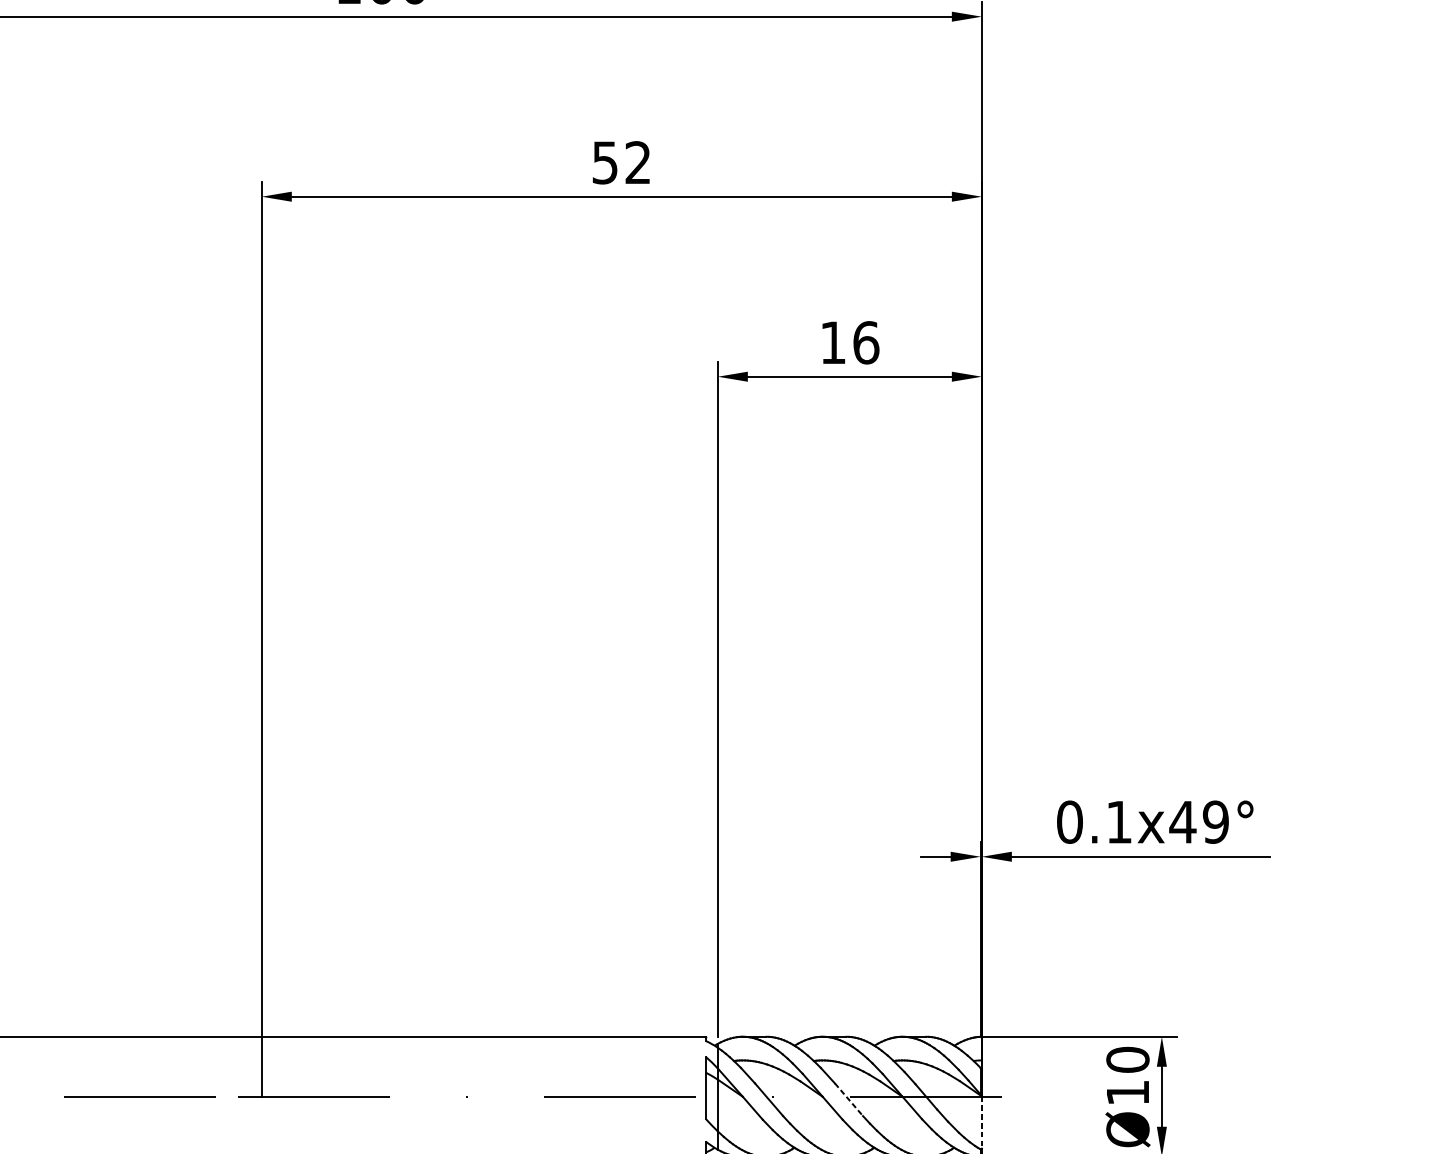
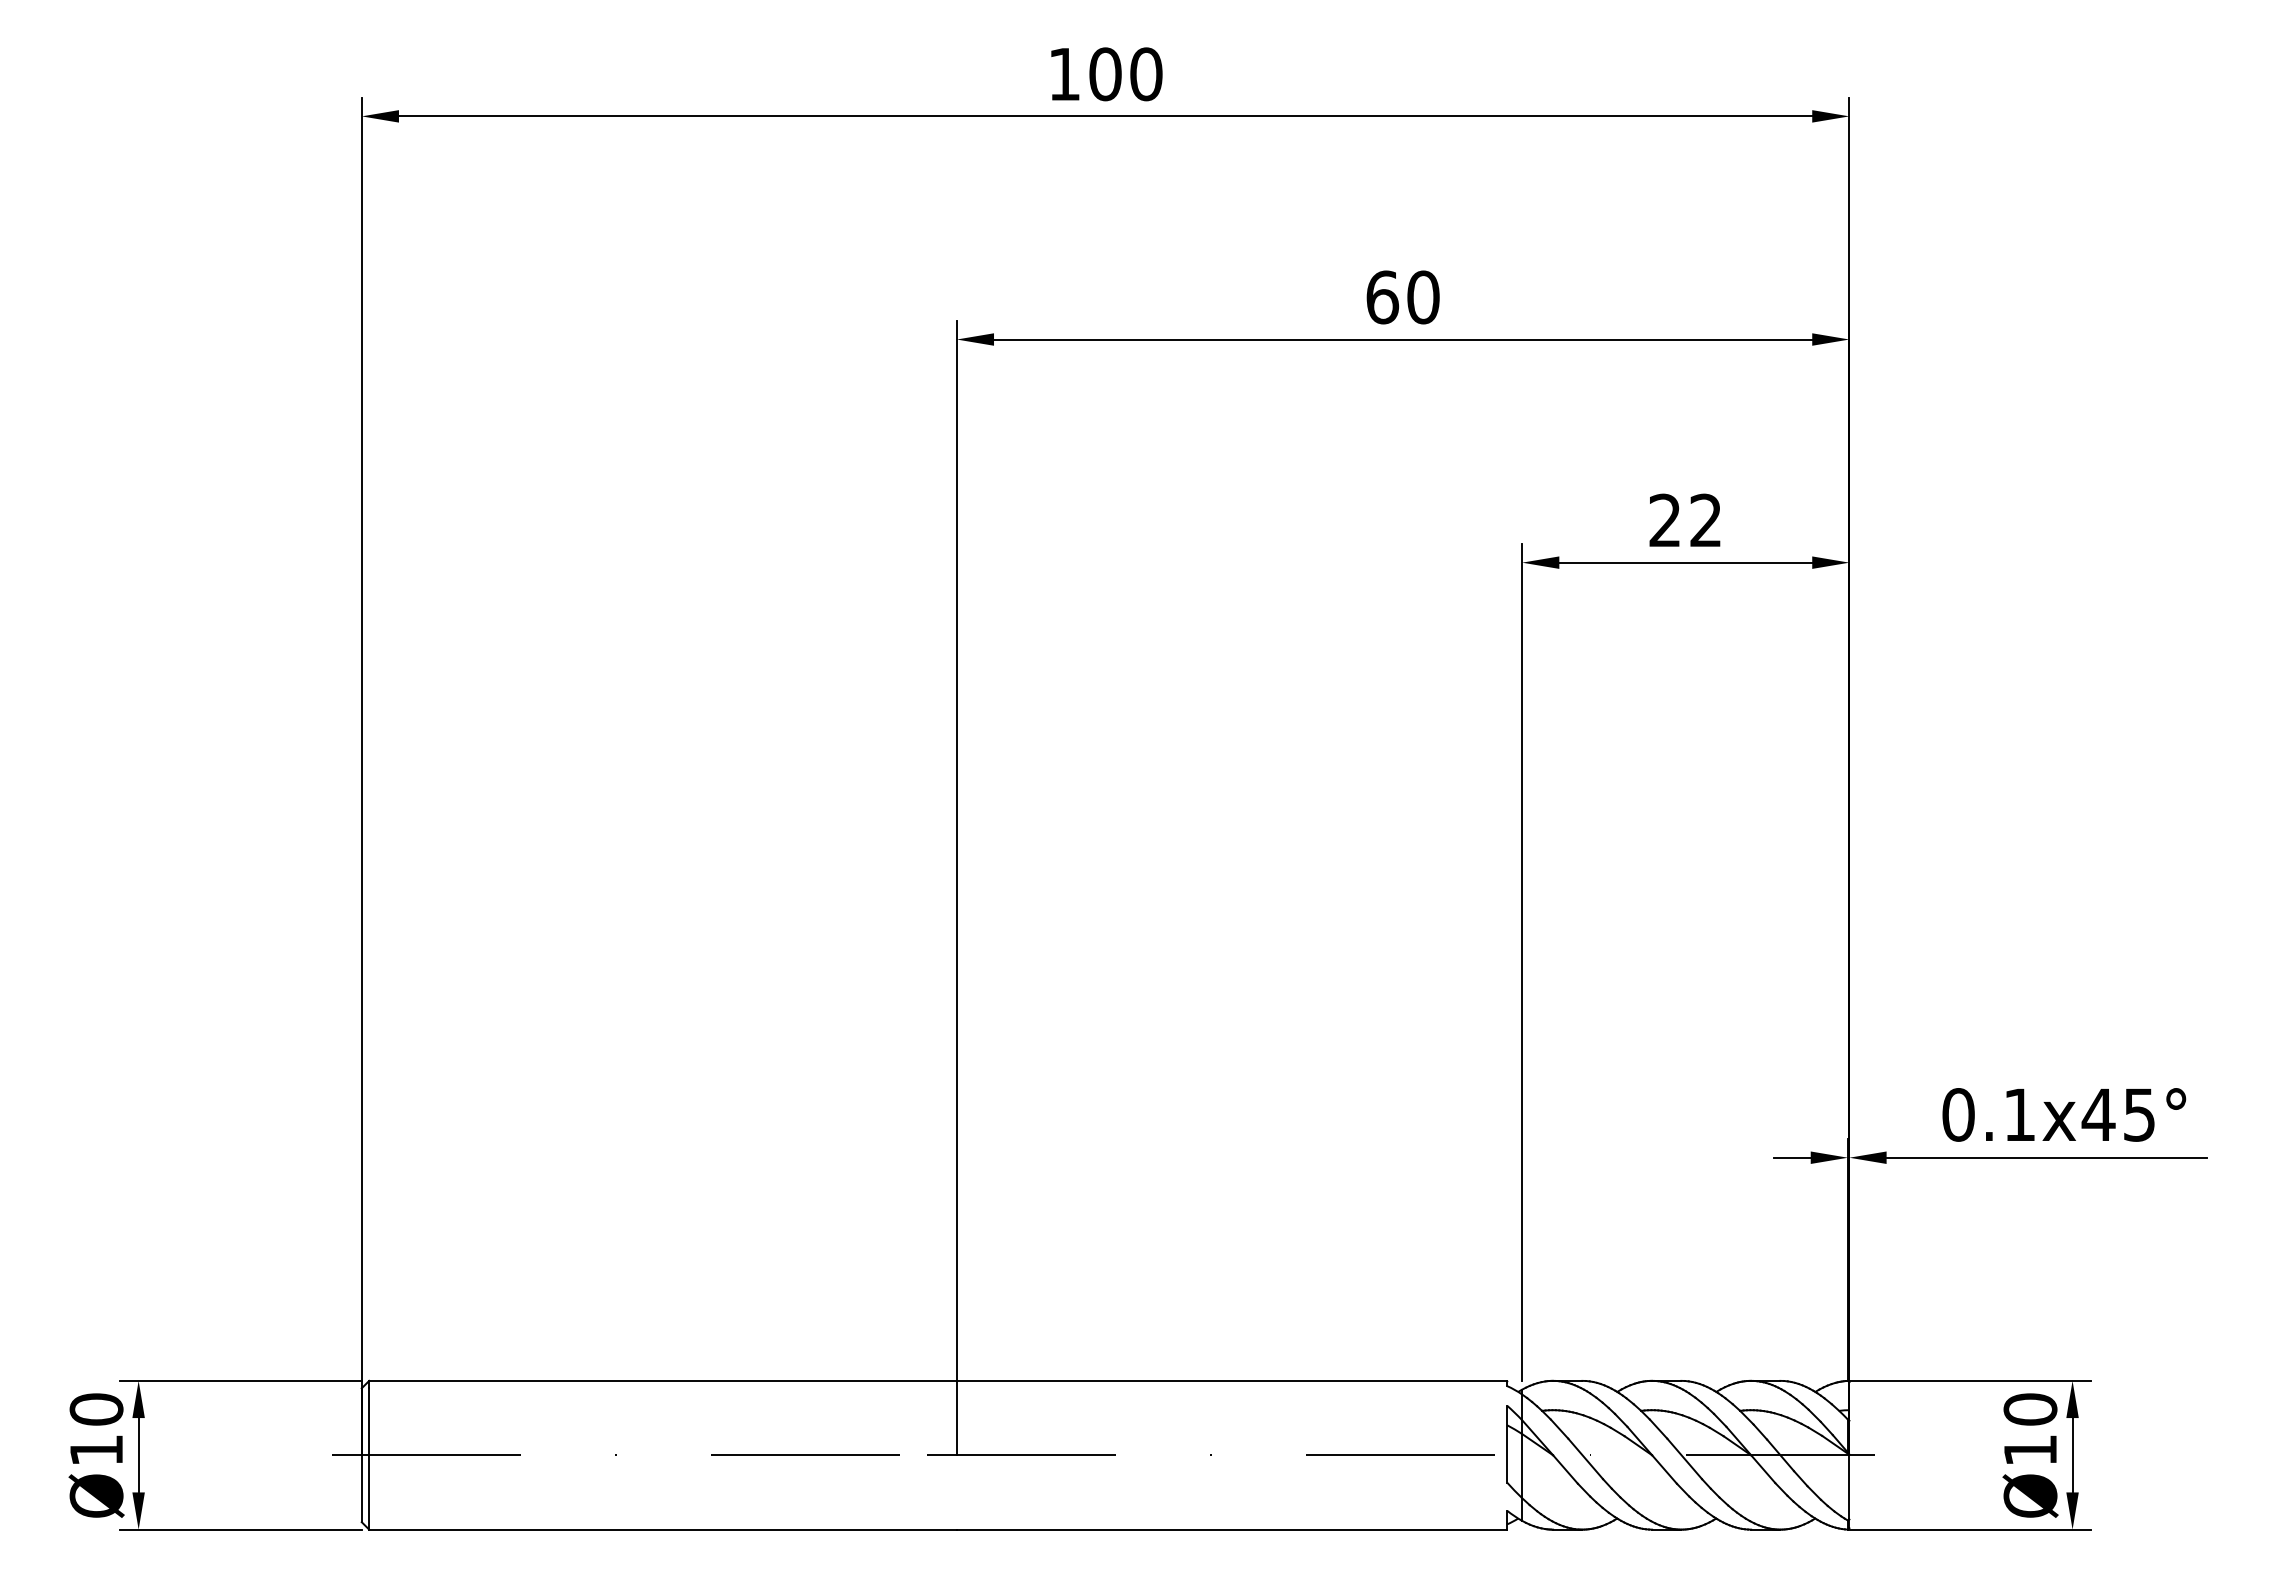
text: (621, 162) -> (1402, 297), 52 -> 60
text: (849, 342) -> (1685, 520), 16 -> 22
text: (1215, 821) -> (2139, 1114), 0.1x49° -> 0.1x45°
line: (848, 1099) -> (1684, 1458), dashed -> solid
line: (981, 1122) -> (1849, 1487), dashed -> solid

